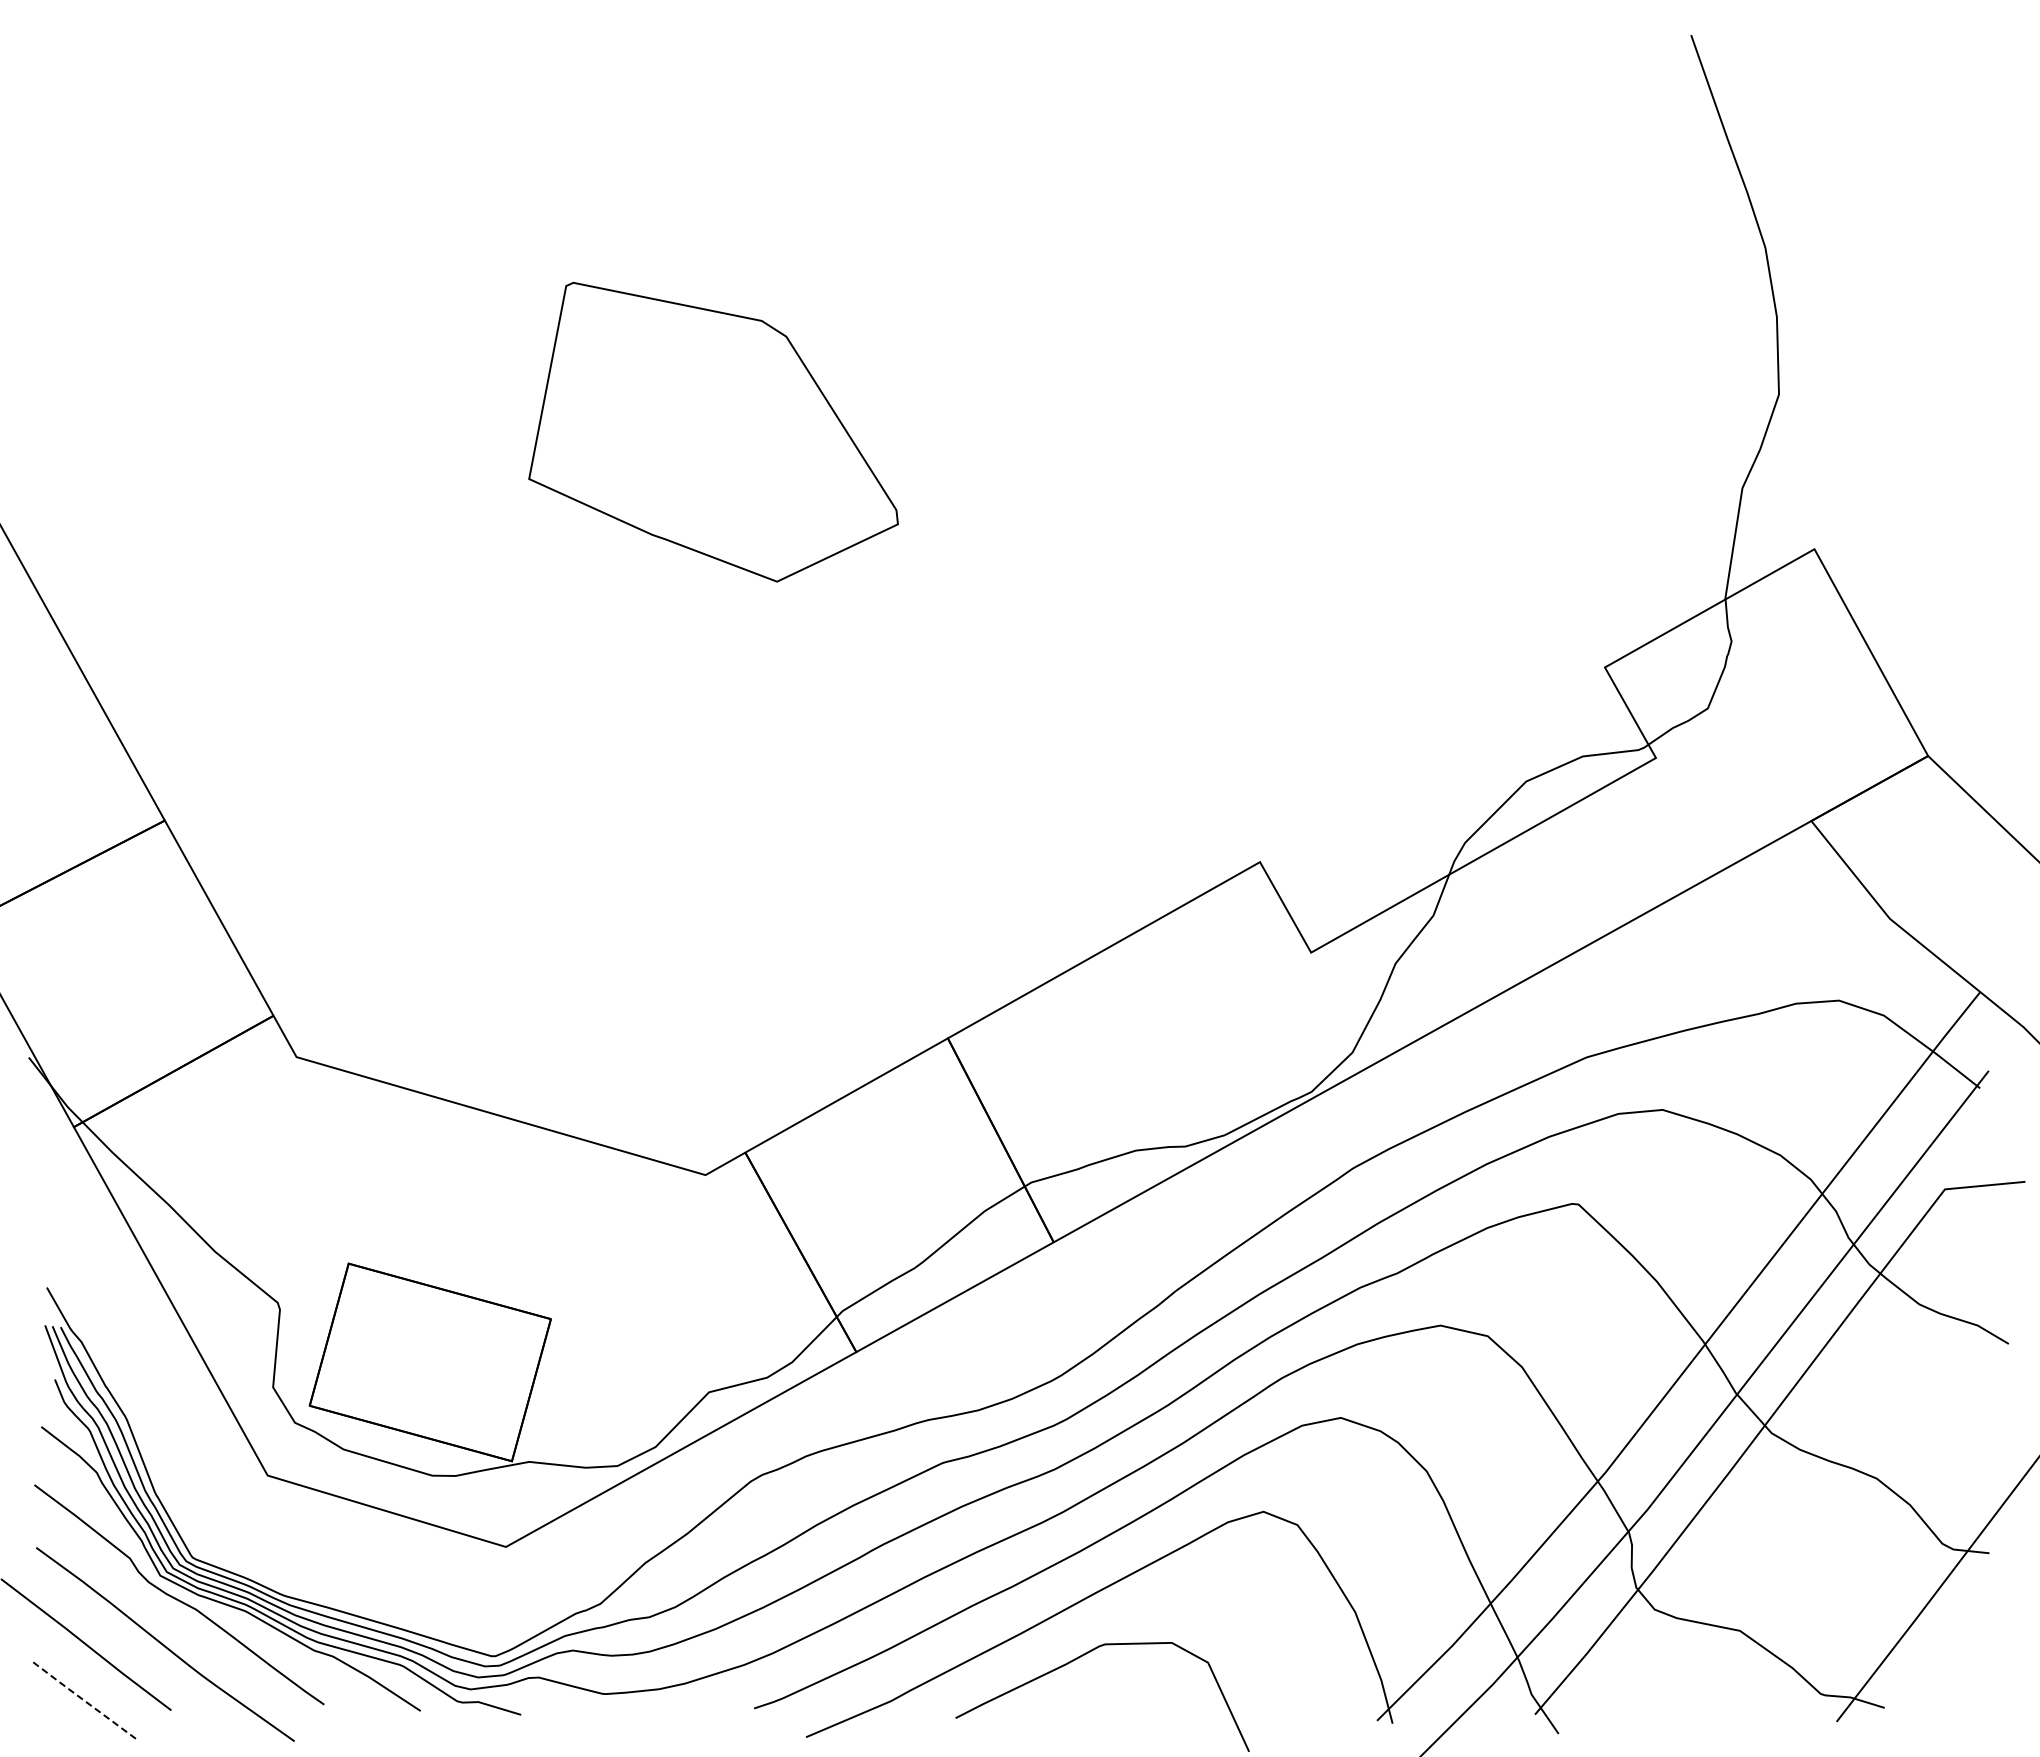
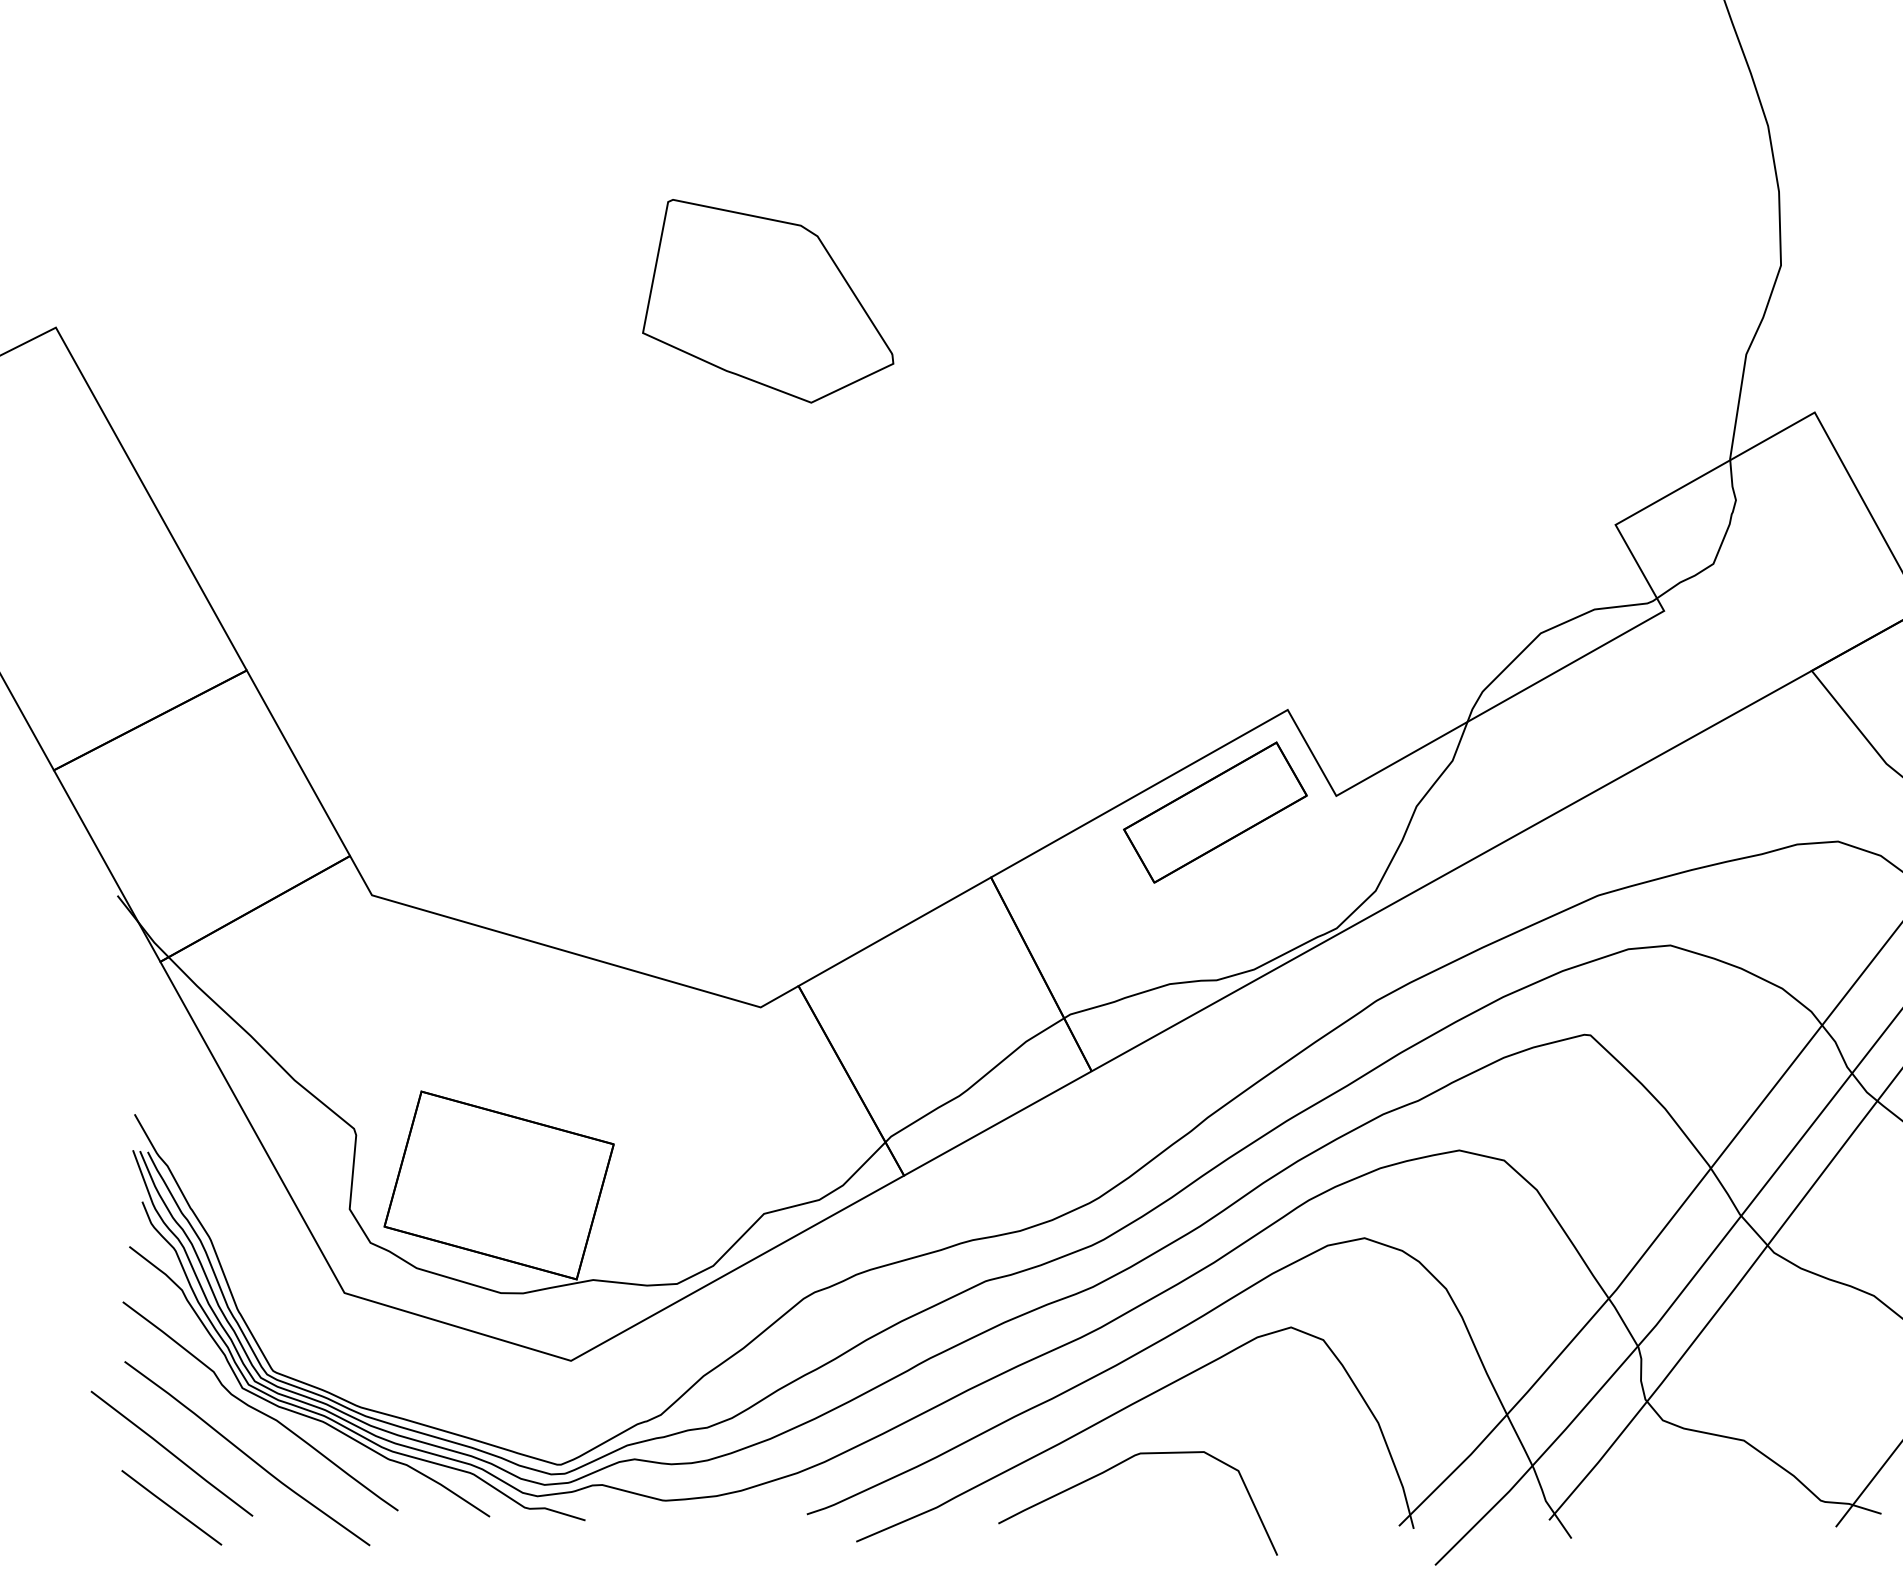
part: (712, 431) -> (767, 300), size x0.71
part: (1183, 969) -> (1215, 811), added
line: (85, 1701) -> (171, 1507), dashed -> solid

